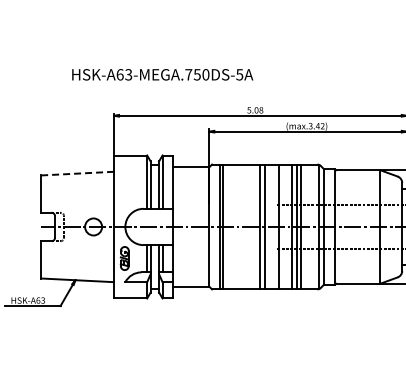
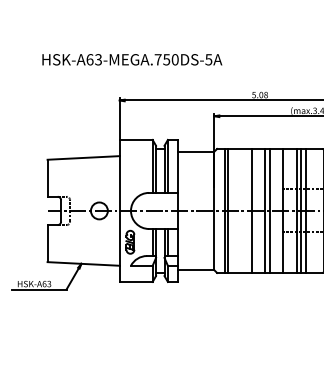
text: (162, 74) -> (132, 59), moved
line: (77, 173) -> (83, 157), dashed -> solid
line: (246, 226) -> (251, 210), added

